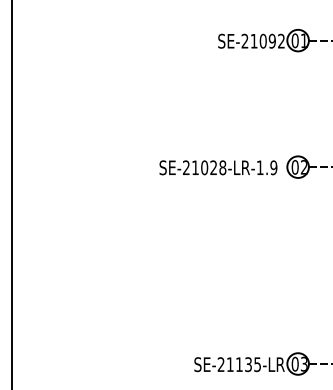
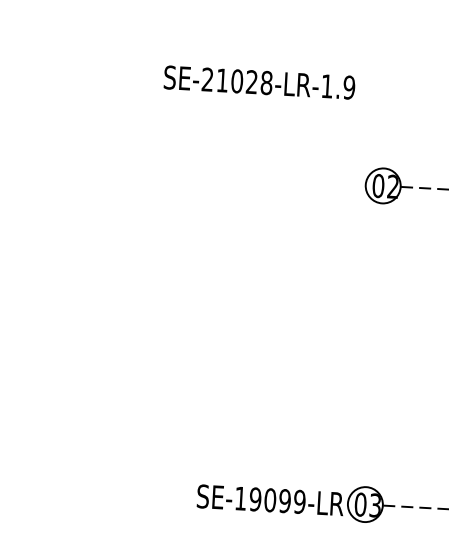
text: (218, 167) -> (259, 82), moved
text: (239, 364) -> (270, 500), SE-21135-LR -> SE-19099-LR

